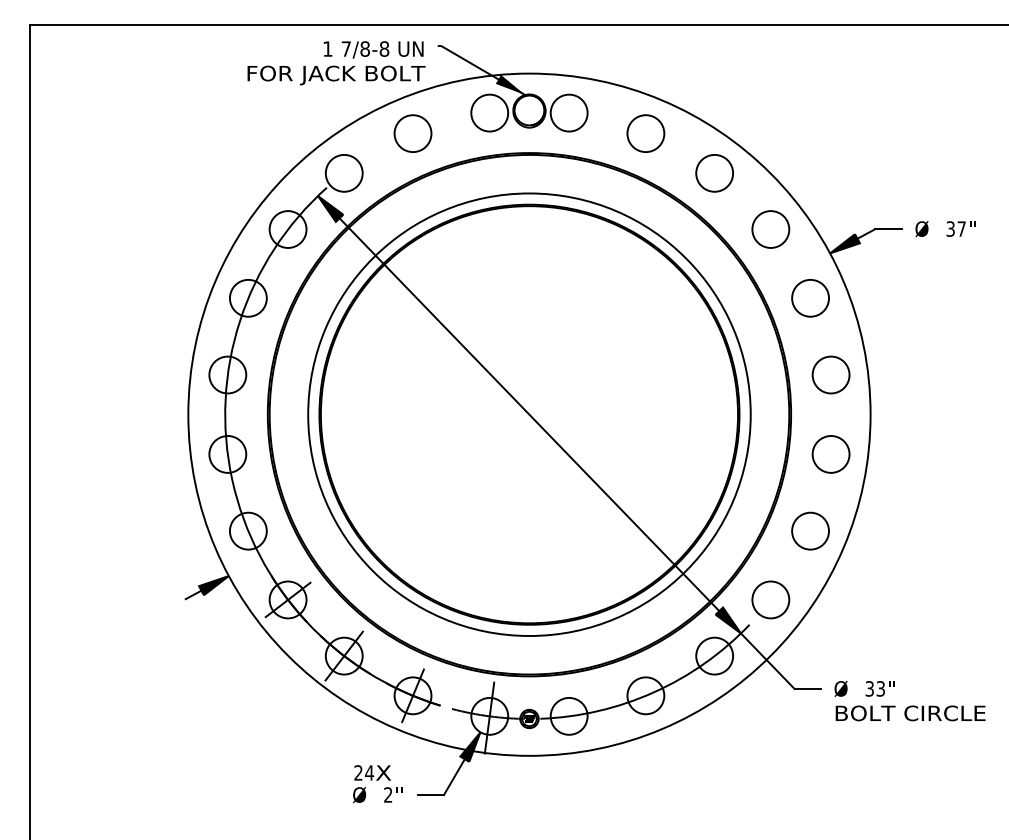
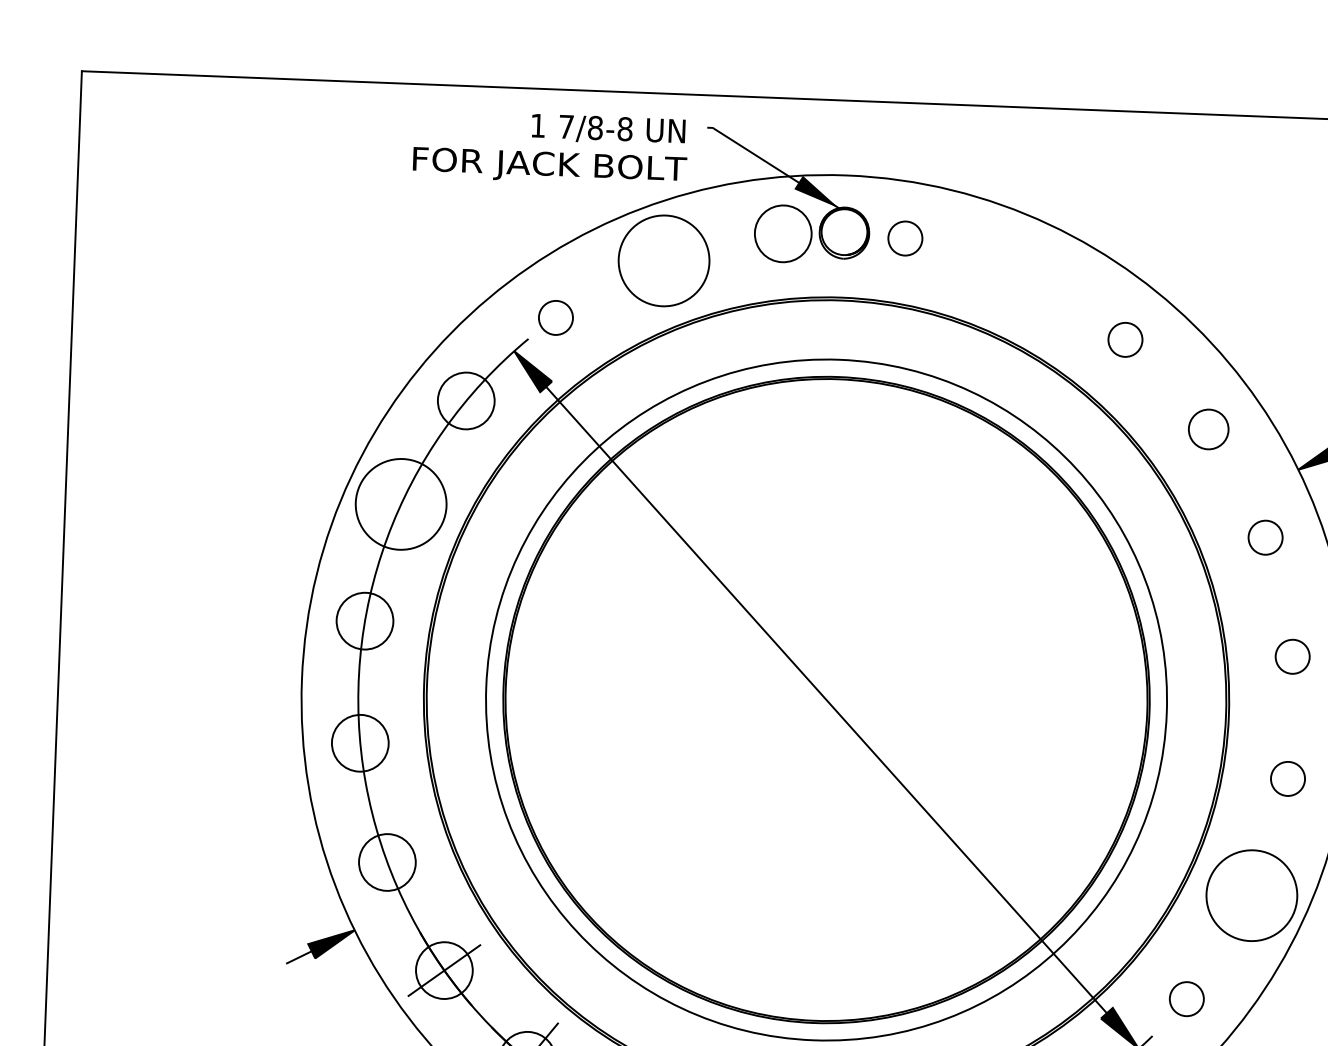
circle: (568, 112) -> (904, 237), size x0.6
circle: (412, 133) -> (663, 260), size x1.6
circle: (645, 133) -> (1021, 274), removed
circle: (343, 172) -> (554, 316), size x0.6
circle: (714, 173) -> (1125, 340), size x0.6
circle: (770, 229) -> (1208, 429), size x0.7
circle: (247, 297) -> (399, 503), size x1.6
circle: (810, 298) -> (1265, 537), size x0.6
circle: (830, 374) -> (1291, 655), size x0.6
circle: (830, 454) -> (1287, 778), size x0.6
circle: (810, 530) -> (1251, 894), size x1.6
circle: (770, 599) -> (1186, 998), size x0.6

